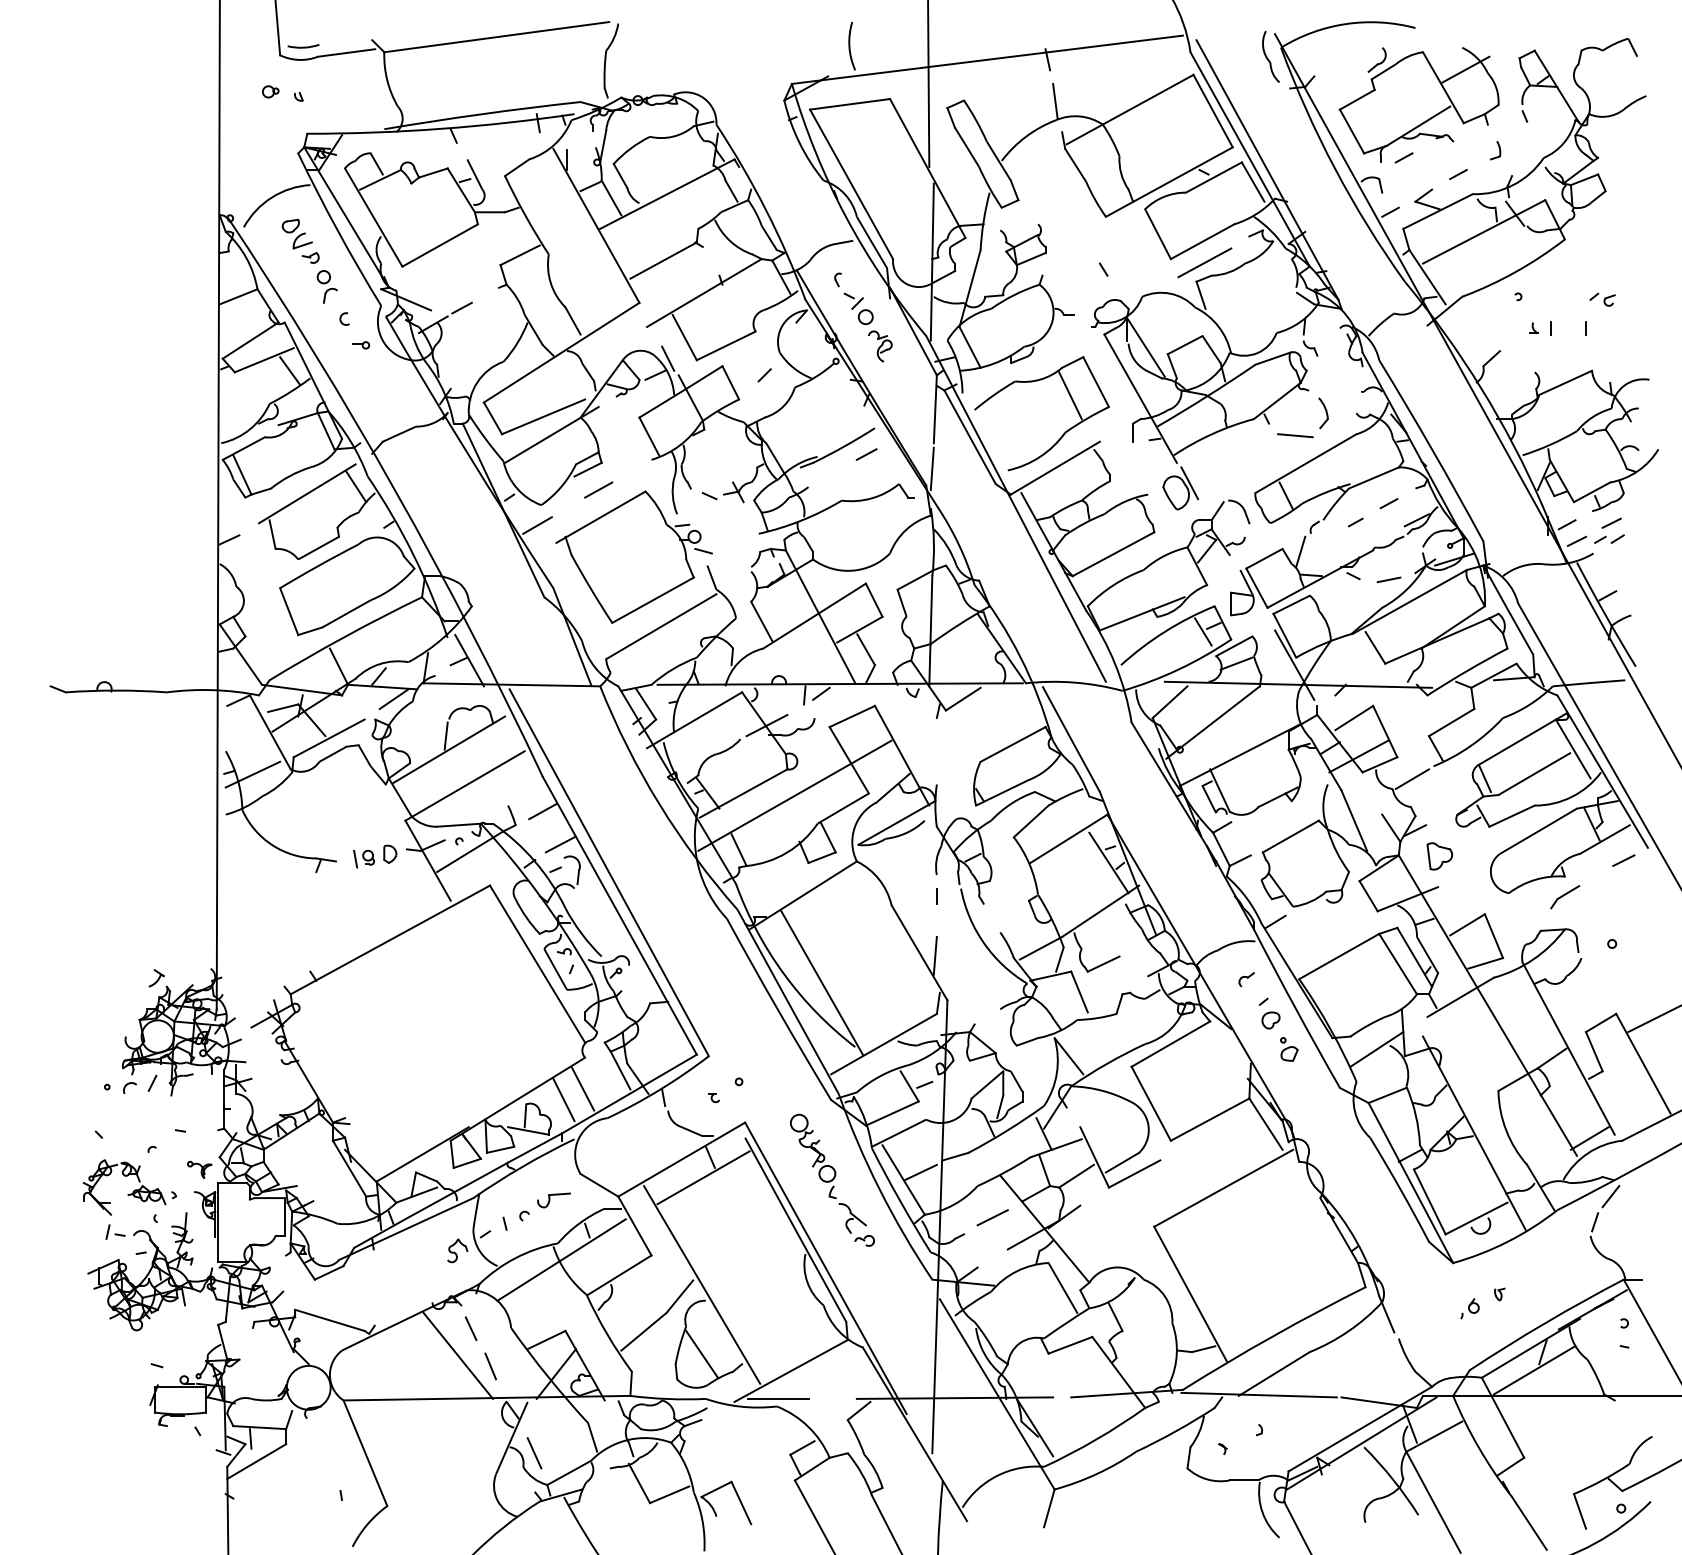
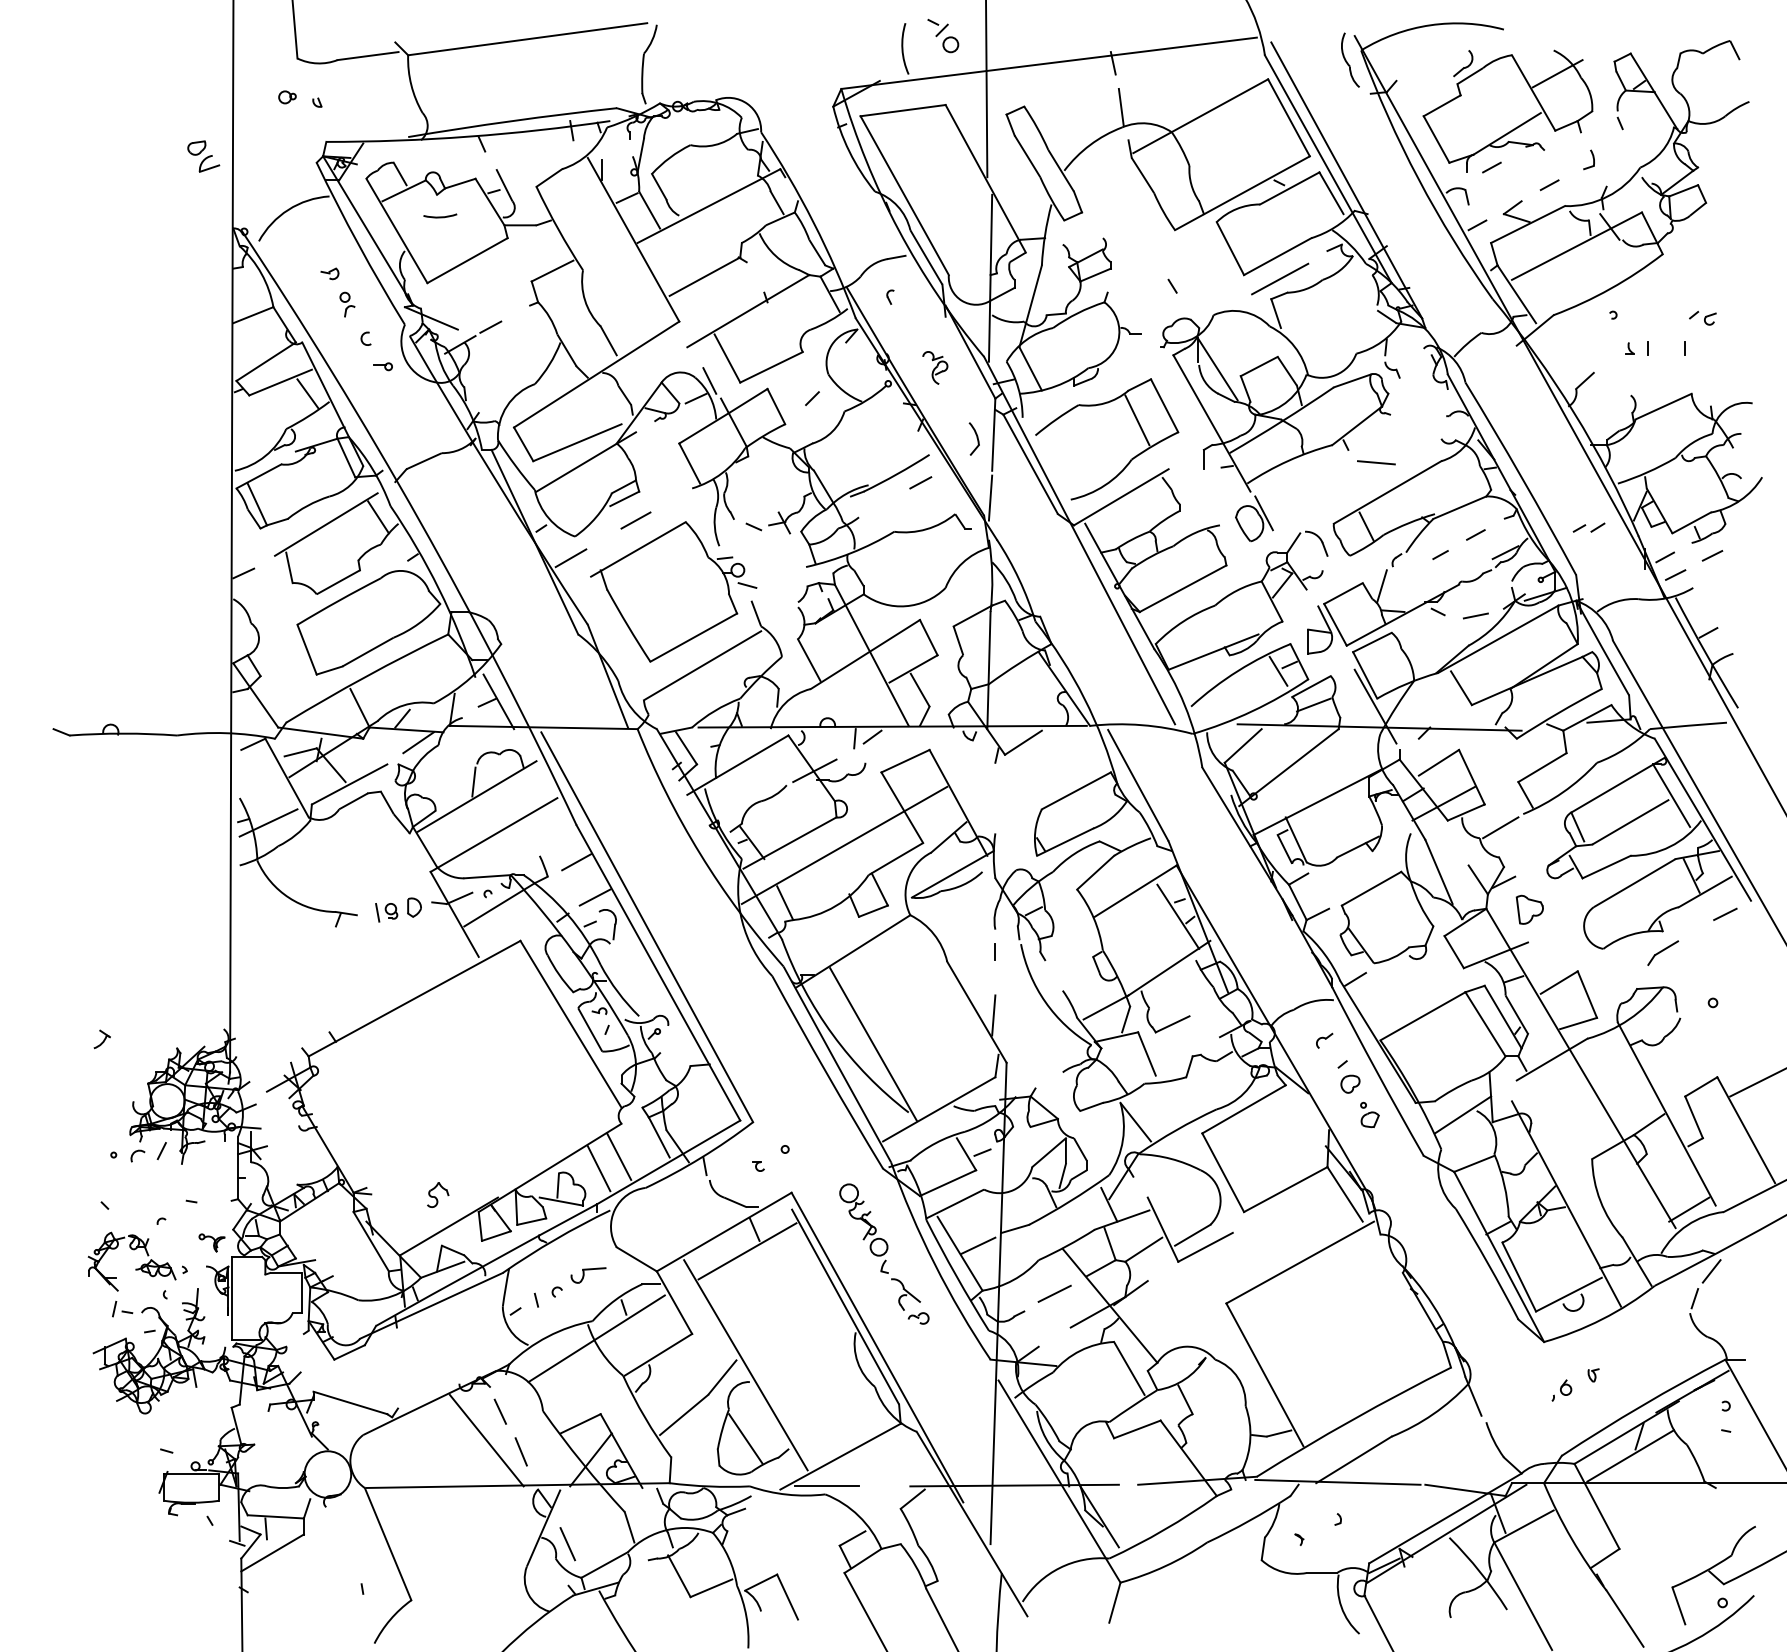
arc: (303, 46) -> (440, 216), moved
part: (297, 234) -> (203, 156), moved
part: (327, 286) -> (347, 304), size x0.7
part: (858, 308) -> (943, 35), moved
part: (1322, 412) -> (973, 438), moved
part: (1608, 538) -> (1588, 527), moved
part: (155, 978) -> (101, 1039), moved
part: (458, 1250) -> (438, 1194), moved

